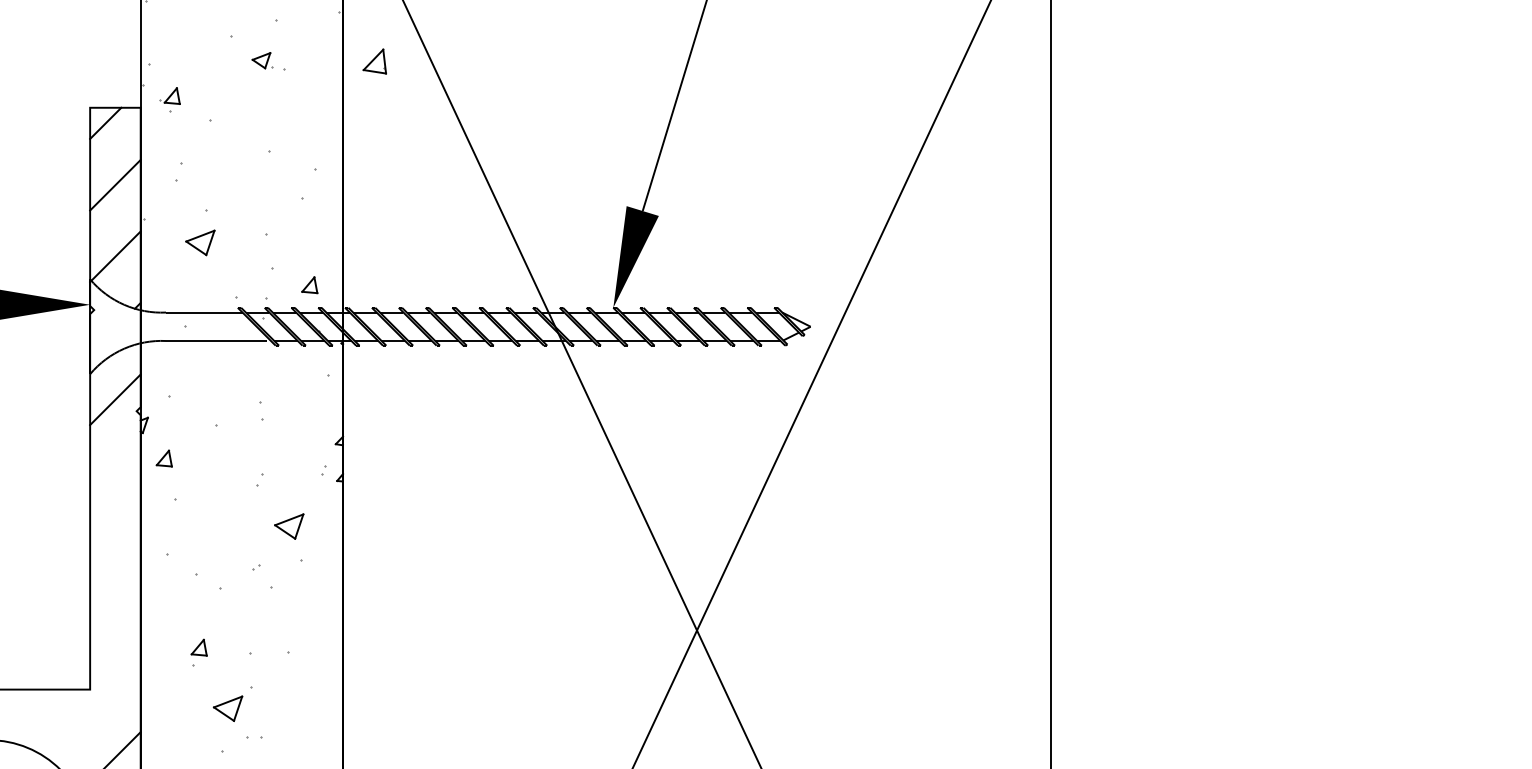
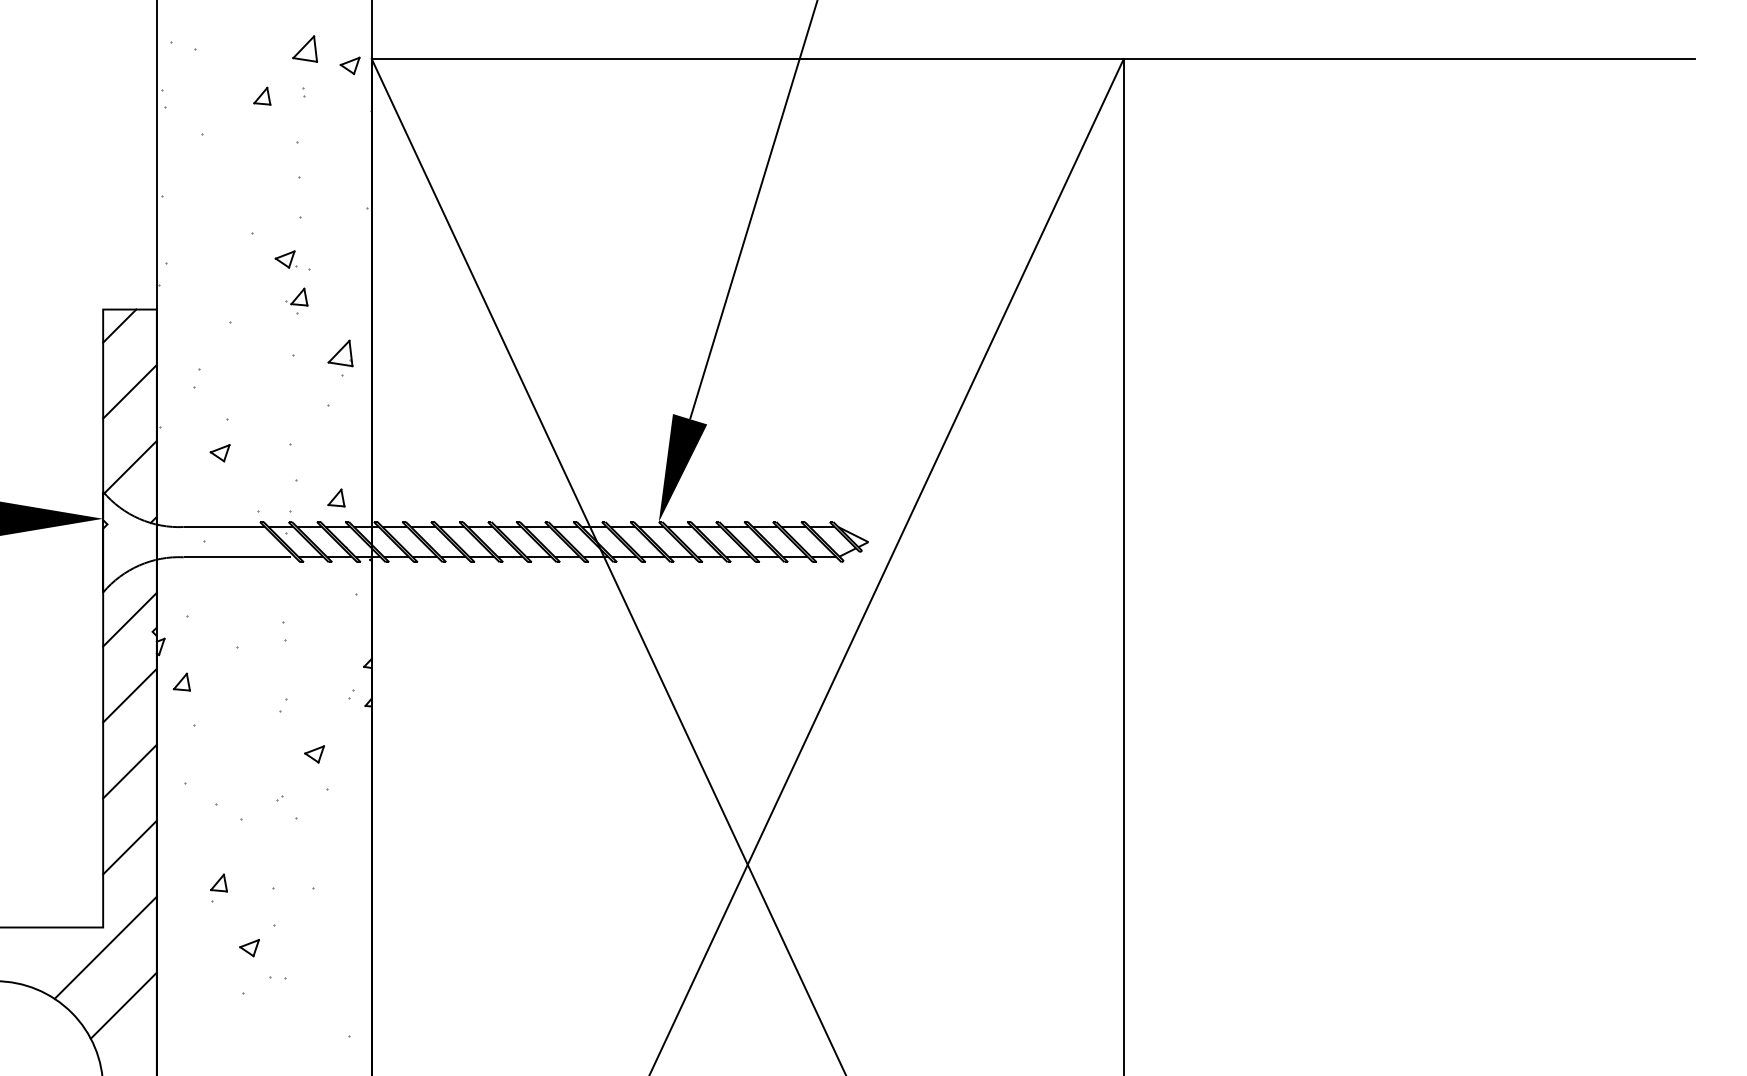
part: (374, 61) -> (340, 353), moved
part: (169, 99) -> (296, 300), moved
part: (199, 243) -> (219, 453), size x0.62
line: (114, 471) -> (129, 695), added
part: (289, 526) -> (314, 754), size x0.62
line: (114, 542) -> (129, 771), added
line: (114, 614) -> (129, 847), added
line: (92, 708) -> (105, 947), added
part: (227, 709) -> (249, 948), size x0.62

